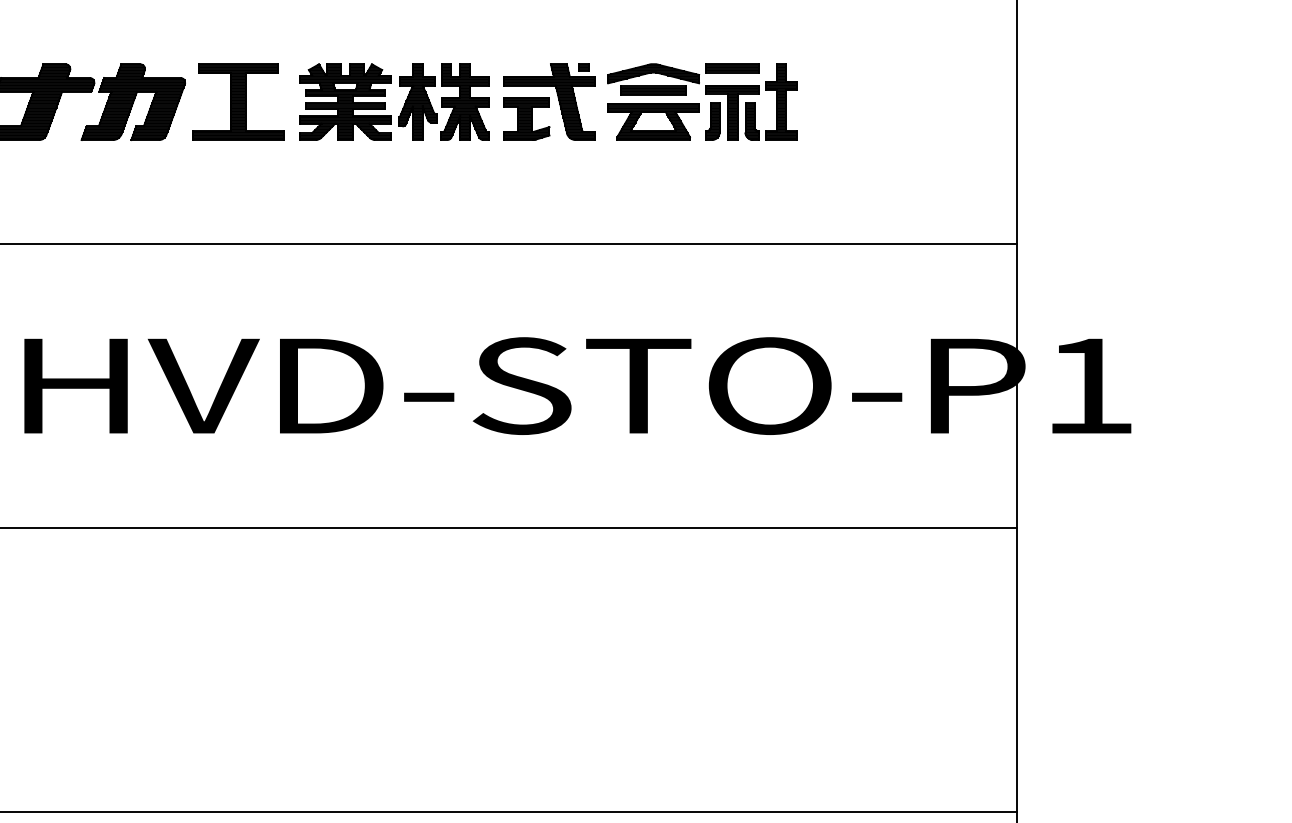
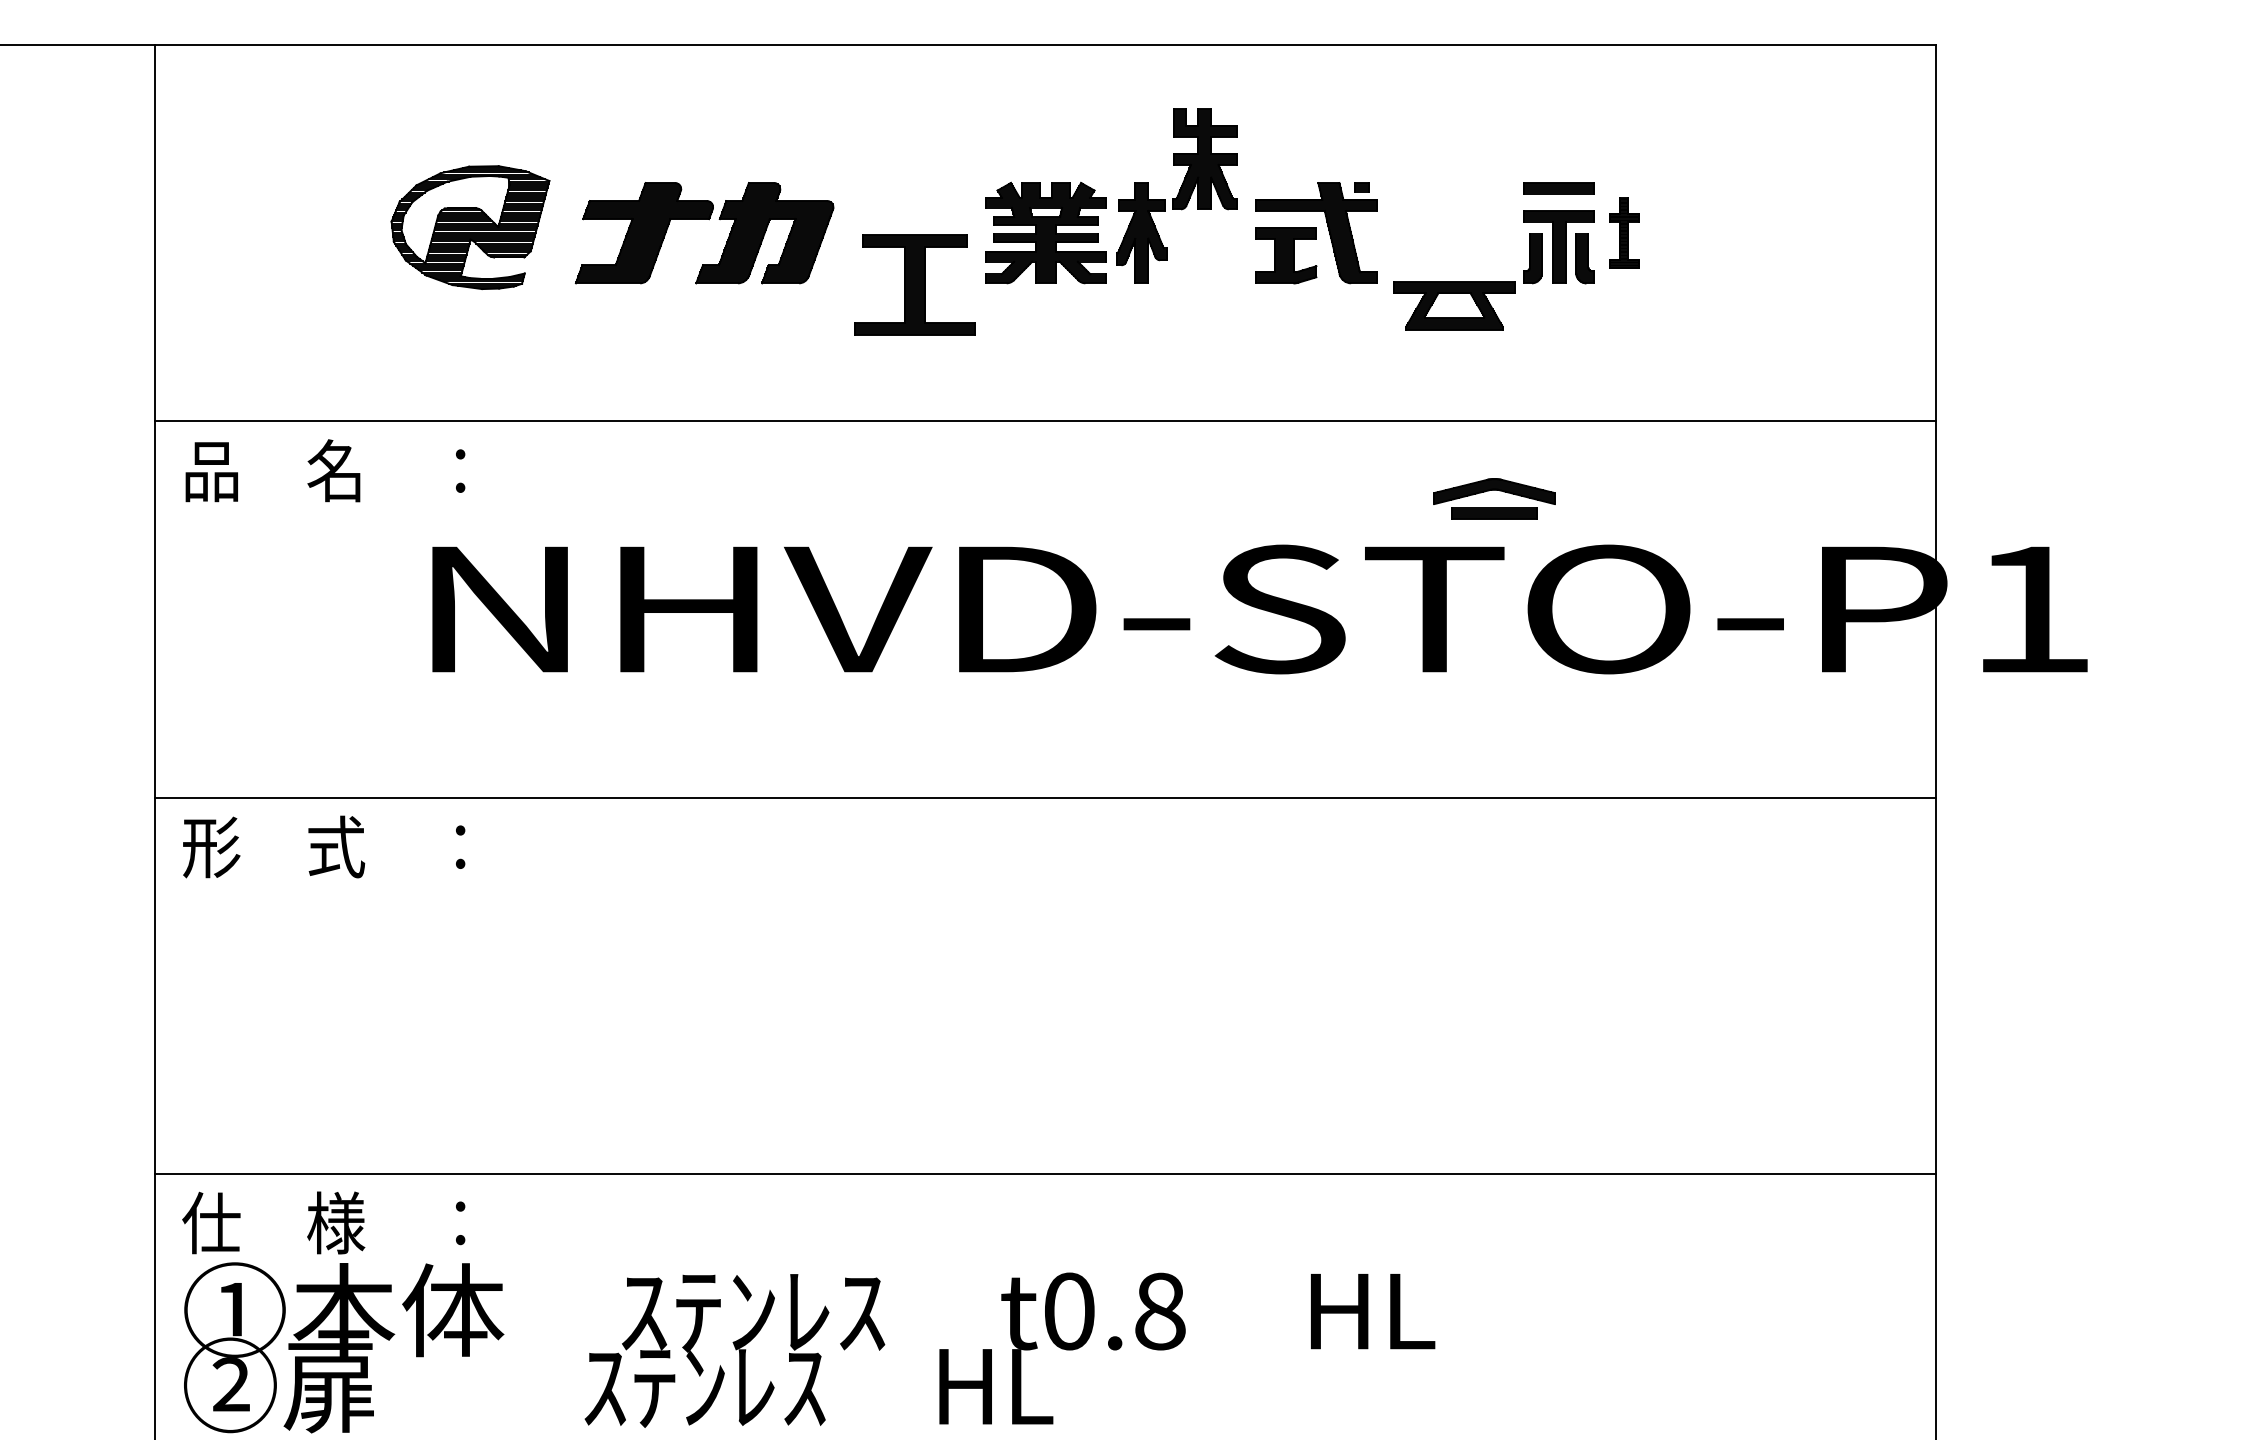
part: (653, 73) -> (1494, 490), moved
part: (237, 101) -> (914, 284), moved
part: (781, 101) -> (1624, 232), size x0.7
part: (465, 102) -> (1204, 159), moved
part: (653, 121) -> (1454, 305), moved

